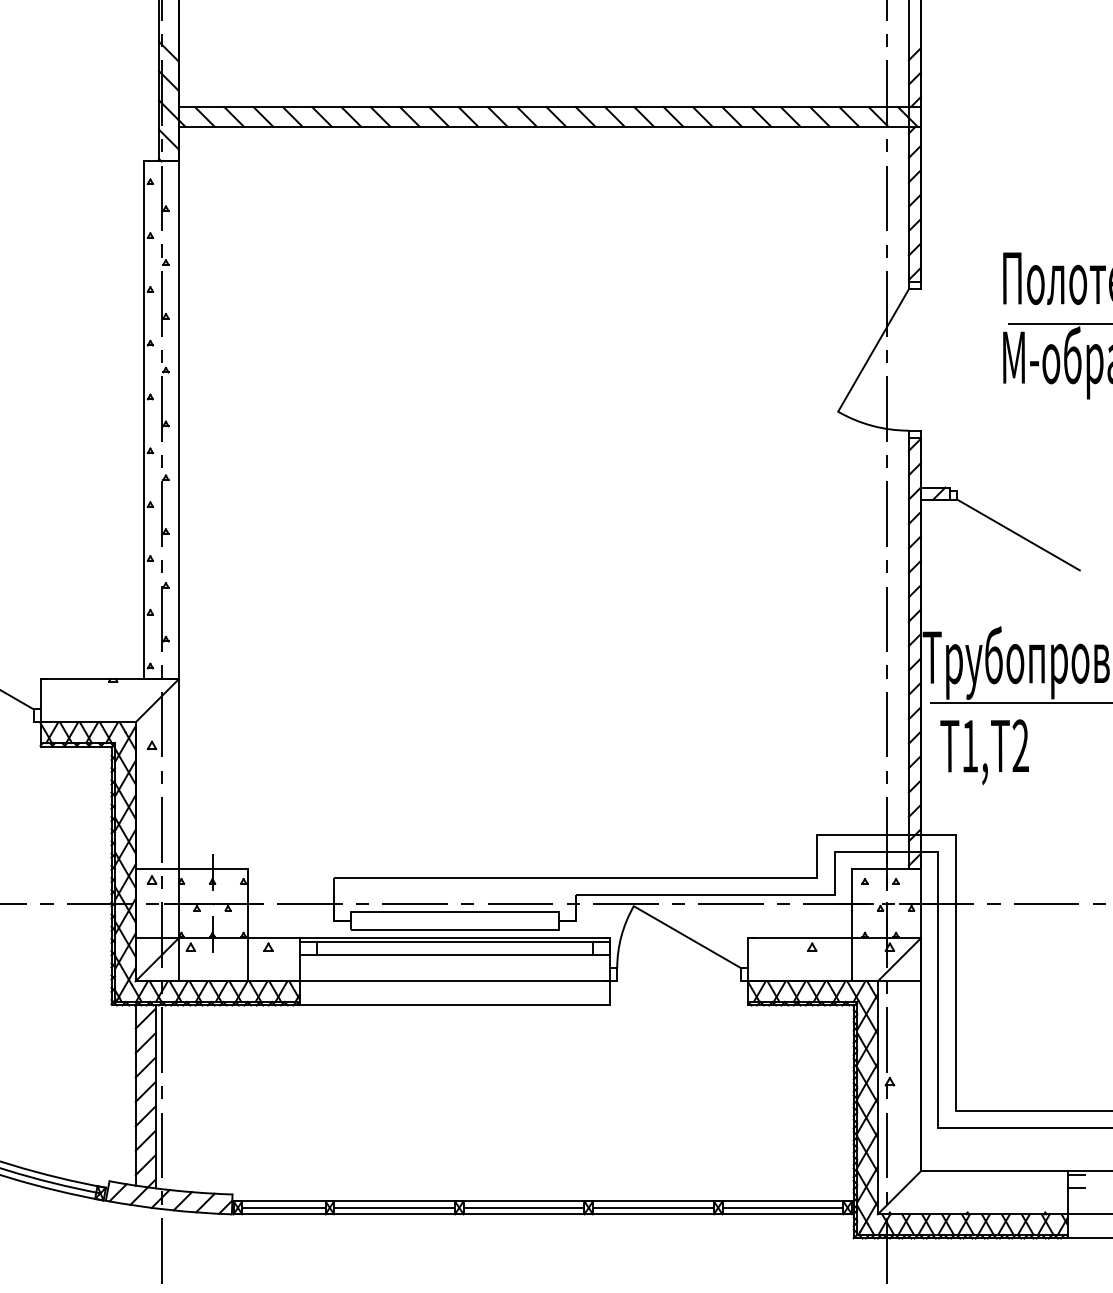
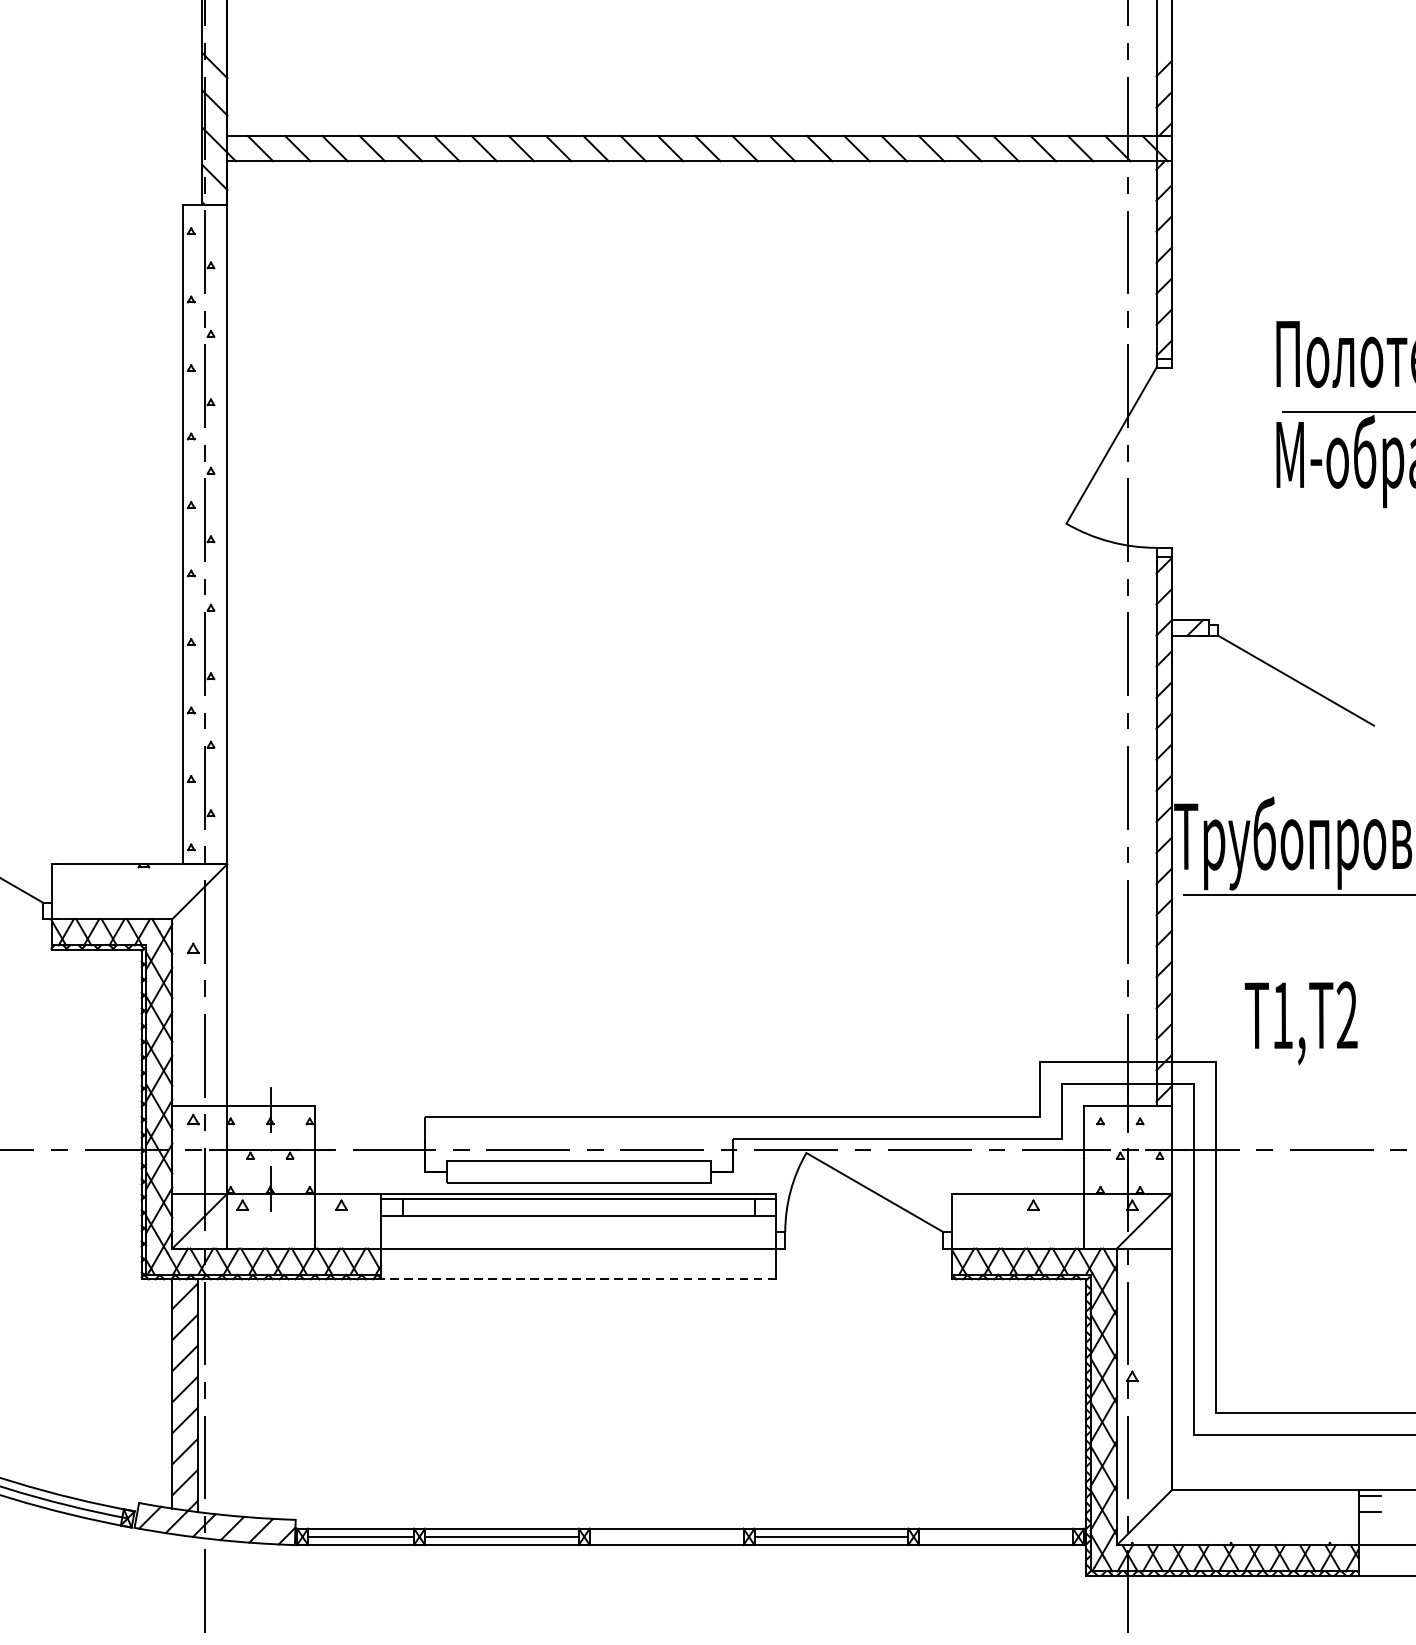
text: (984, 751) -> (1301, 1022), moved
line: (454, 1005) -> (578, 1279), solid -> dashed
line: (523, 1207) -> (666, 1536), removed
line: (782, 1207) -> (995, 1536), removed

